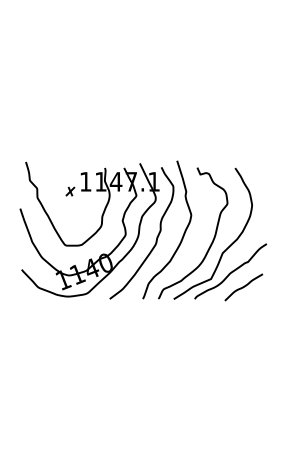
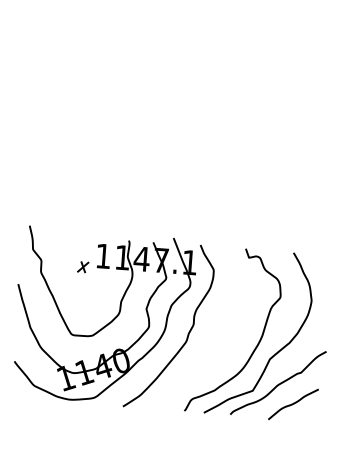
curve: (182, 235) -> (220, 333), removed

